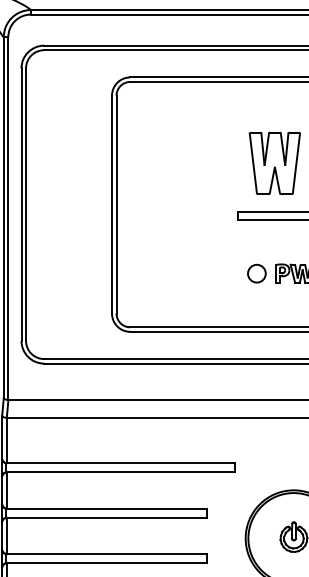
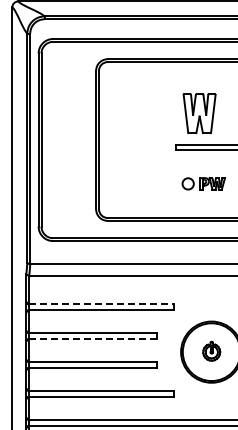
line: (122, 463) -> (102, 304), solid -> dashed
line: (107, 518) -> (93, 339), solid -> dashed

